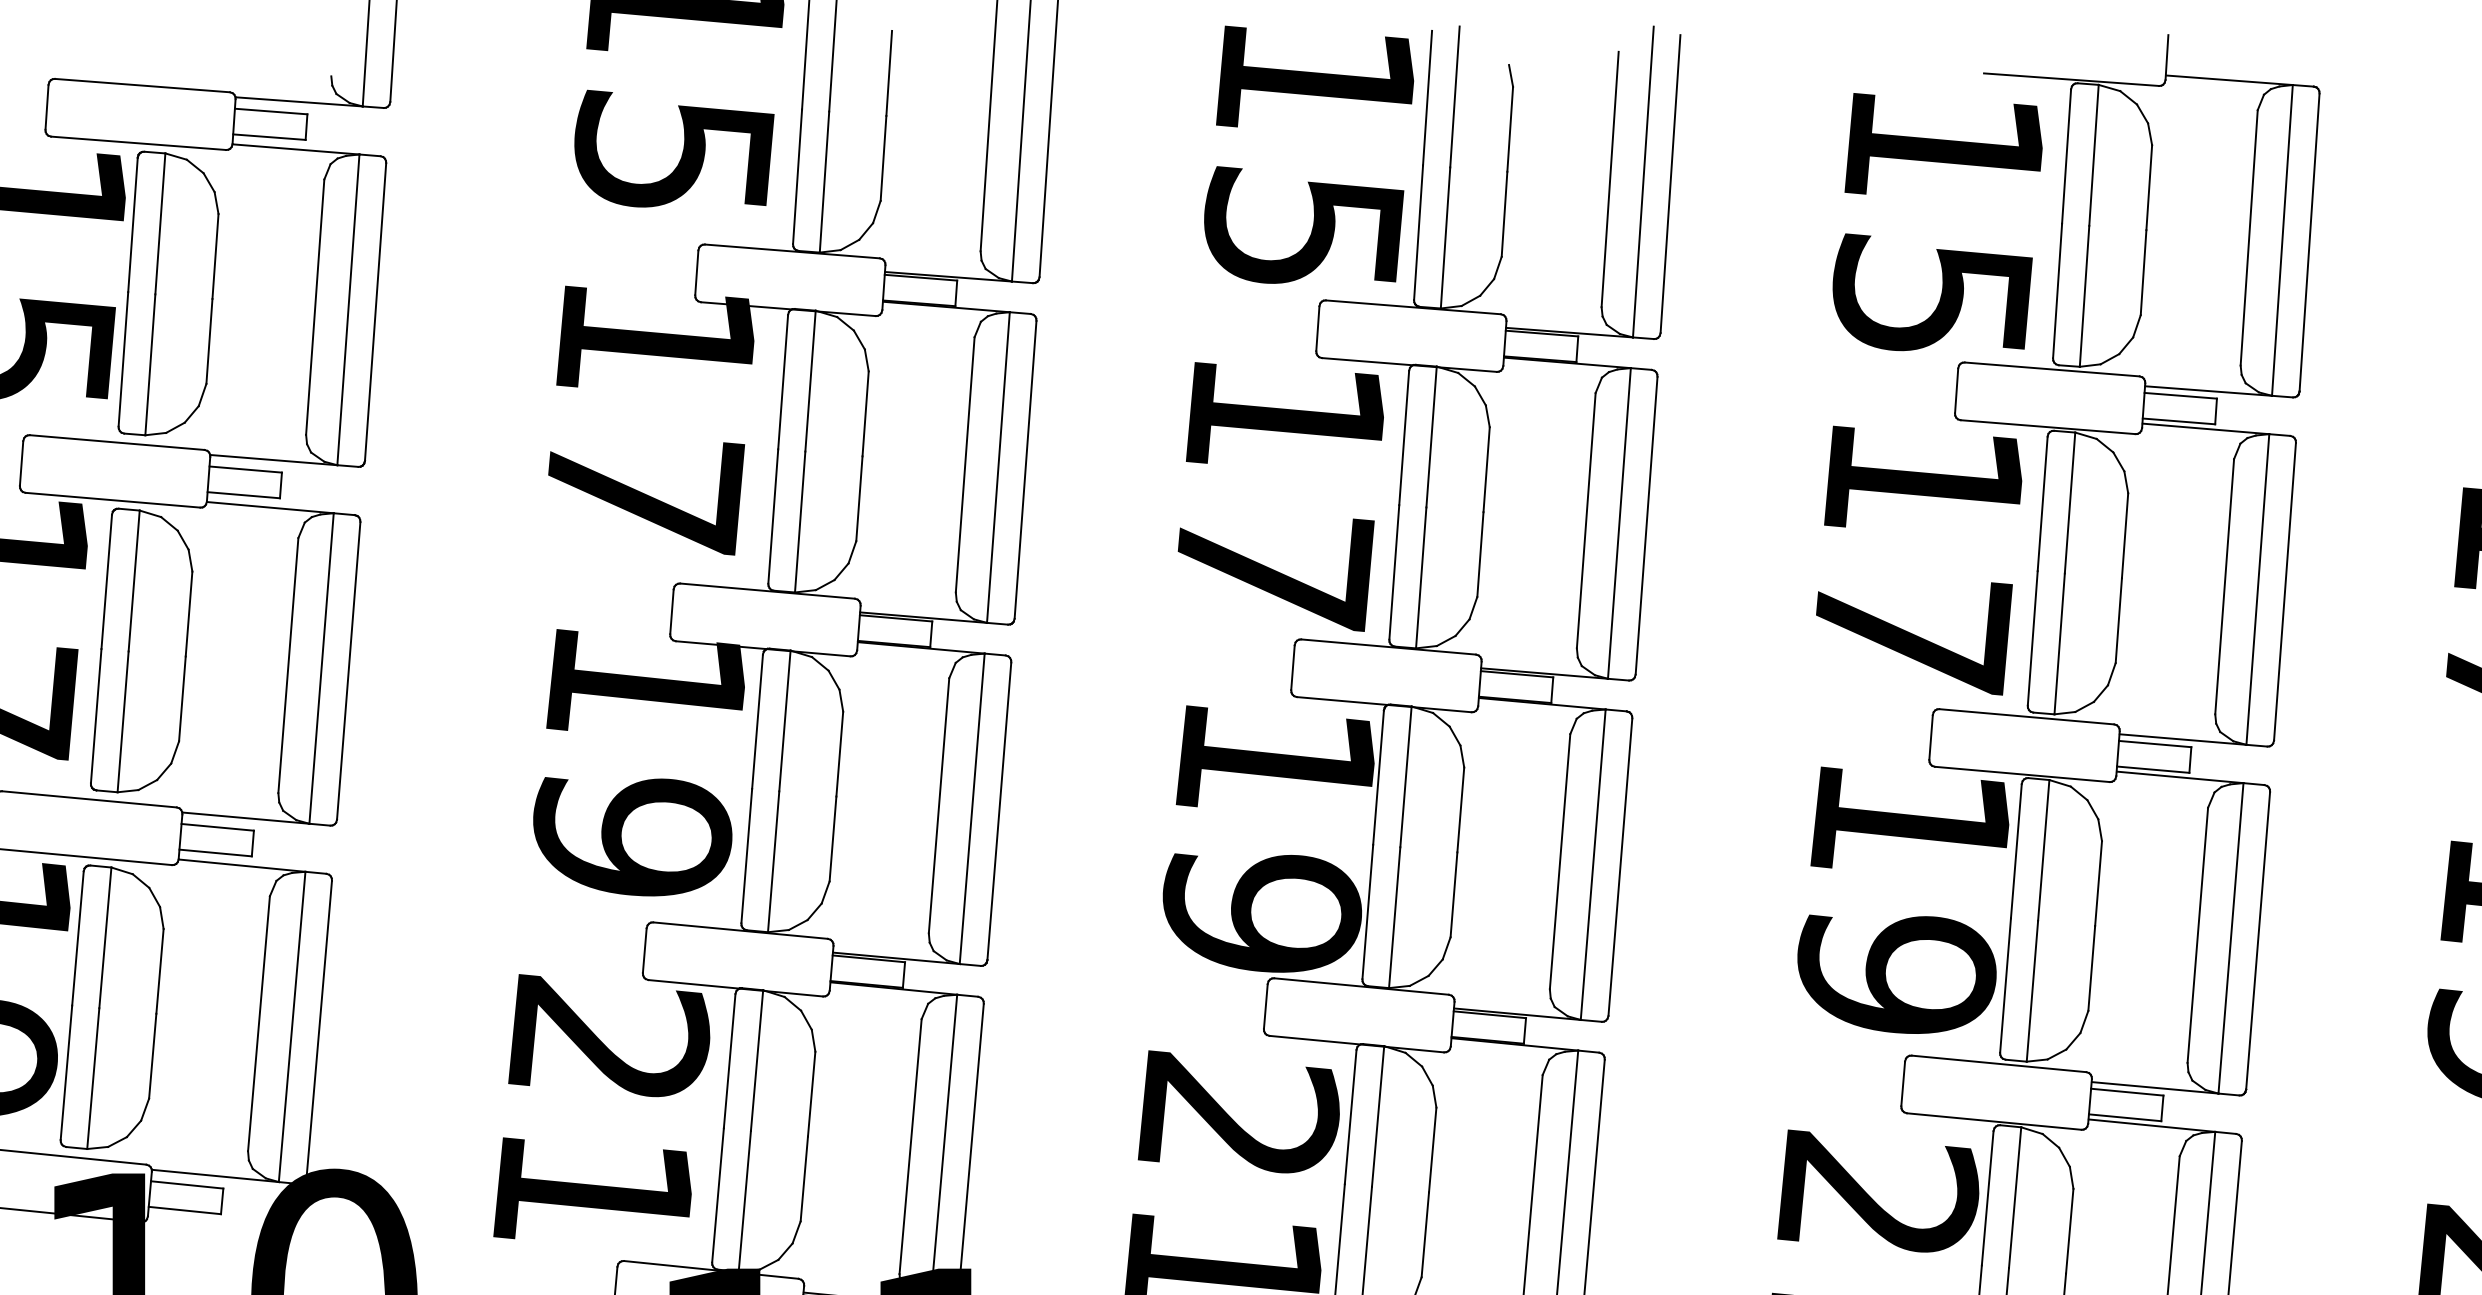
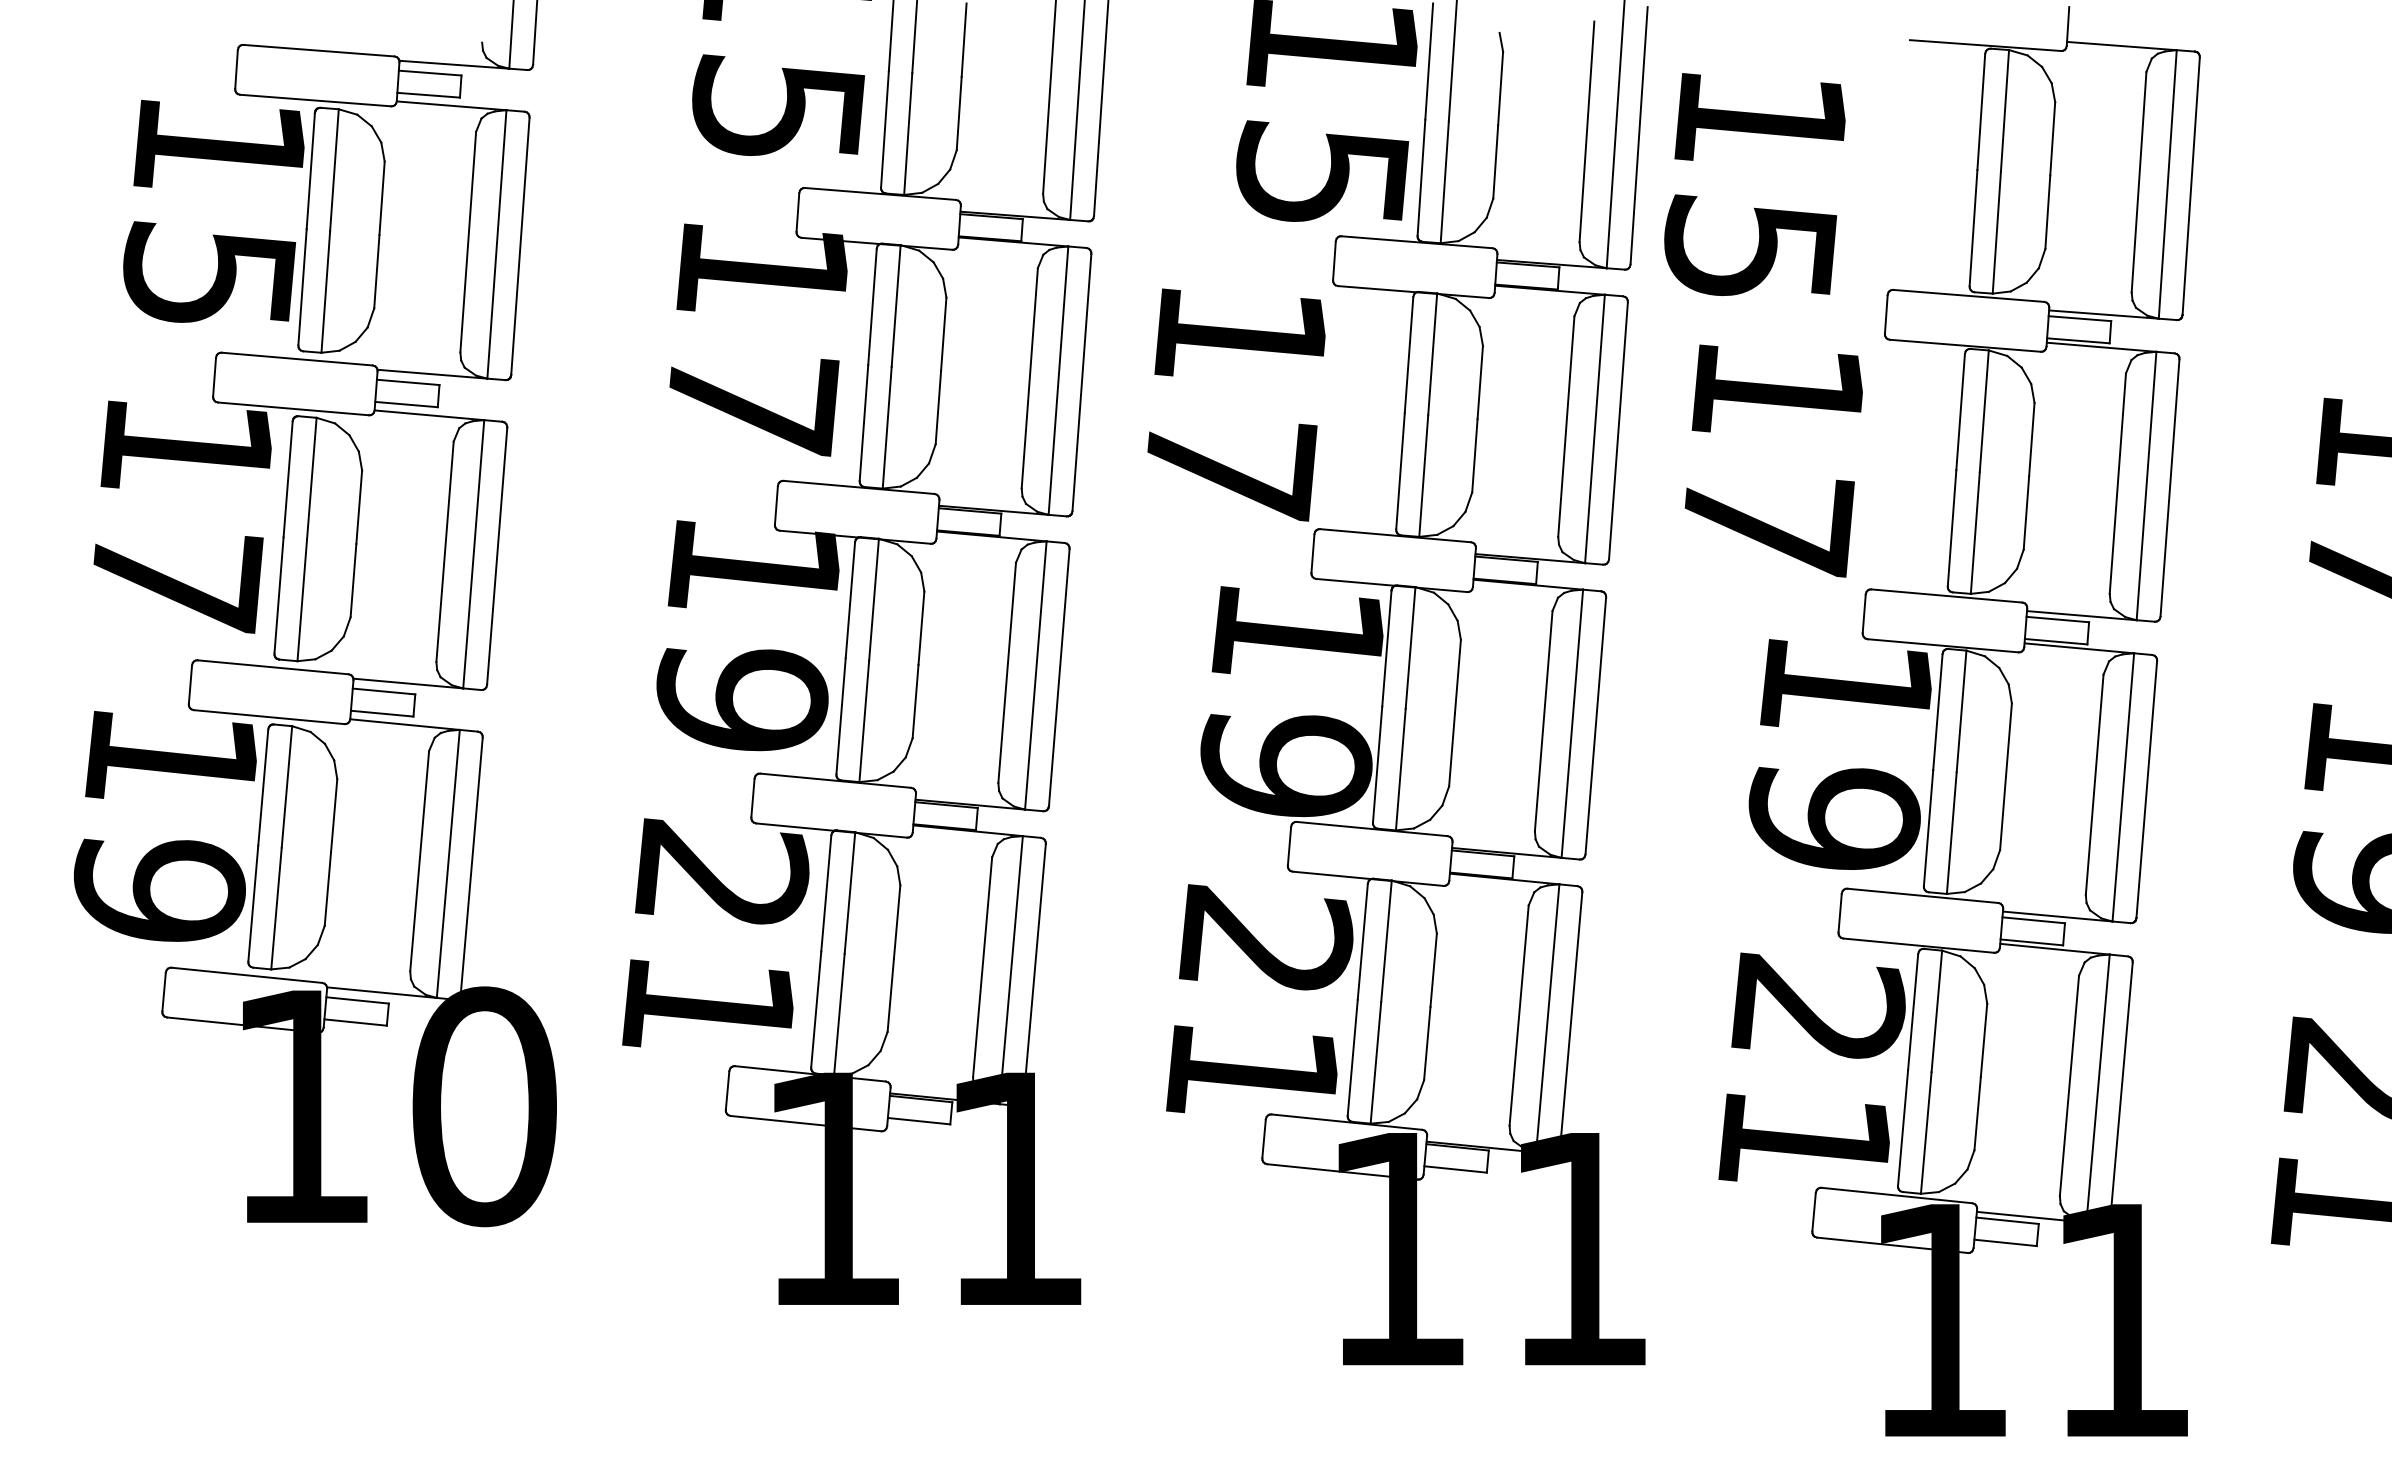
text: (1937, 221) -> (1754, 184), moved
text: (1280, 496) -> (1236, 404), moved
text: (1918, 559) -> (1773, 460), moved

